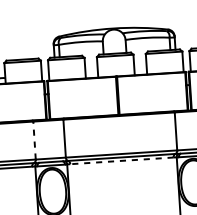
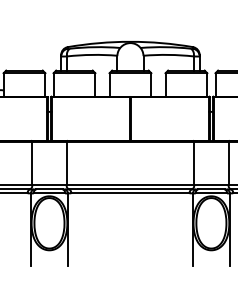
line: (34, 140) -> (32, 163), dashed -> solid
line: (121, 161) -> (129, 193), dashed -> solid

